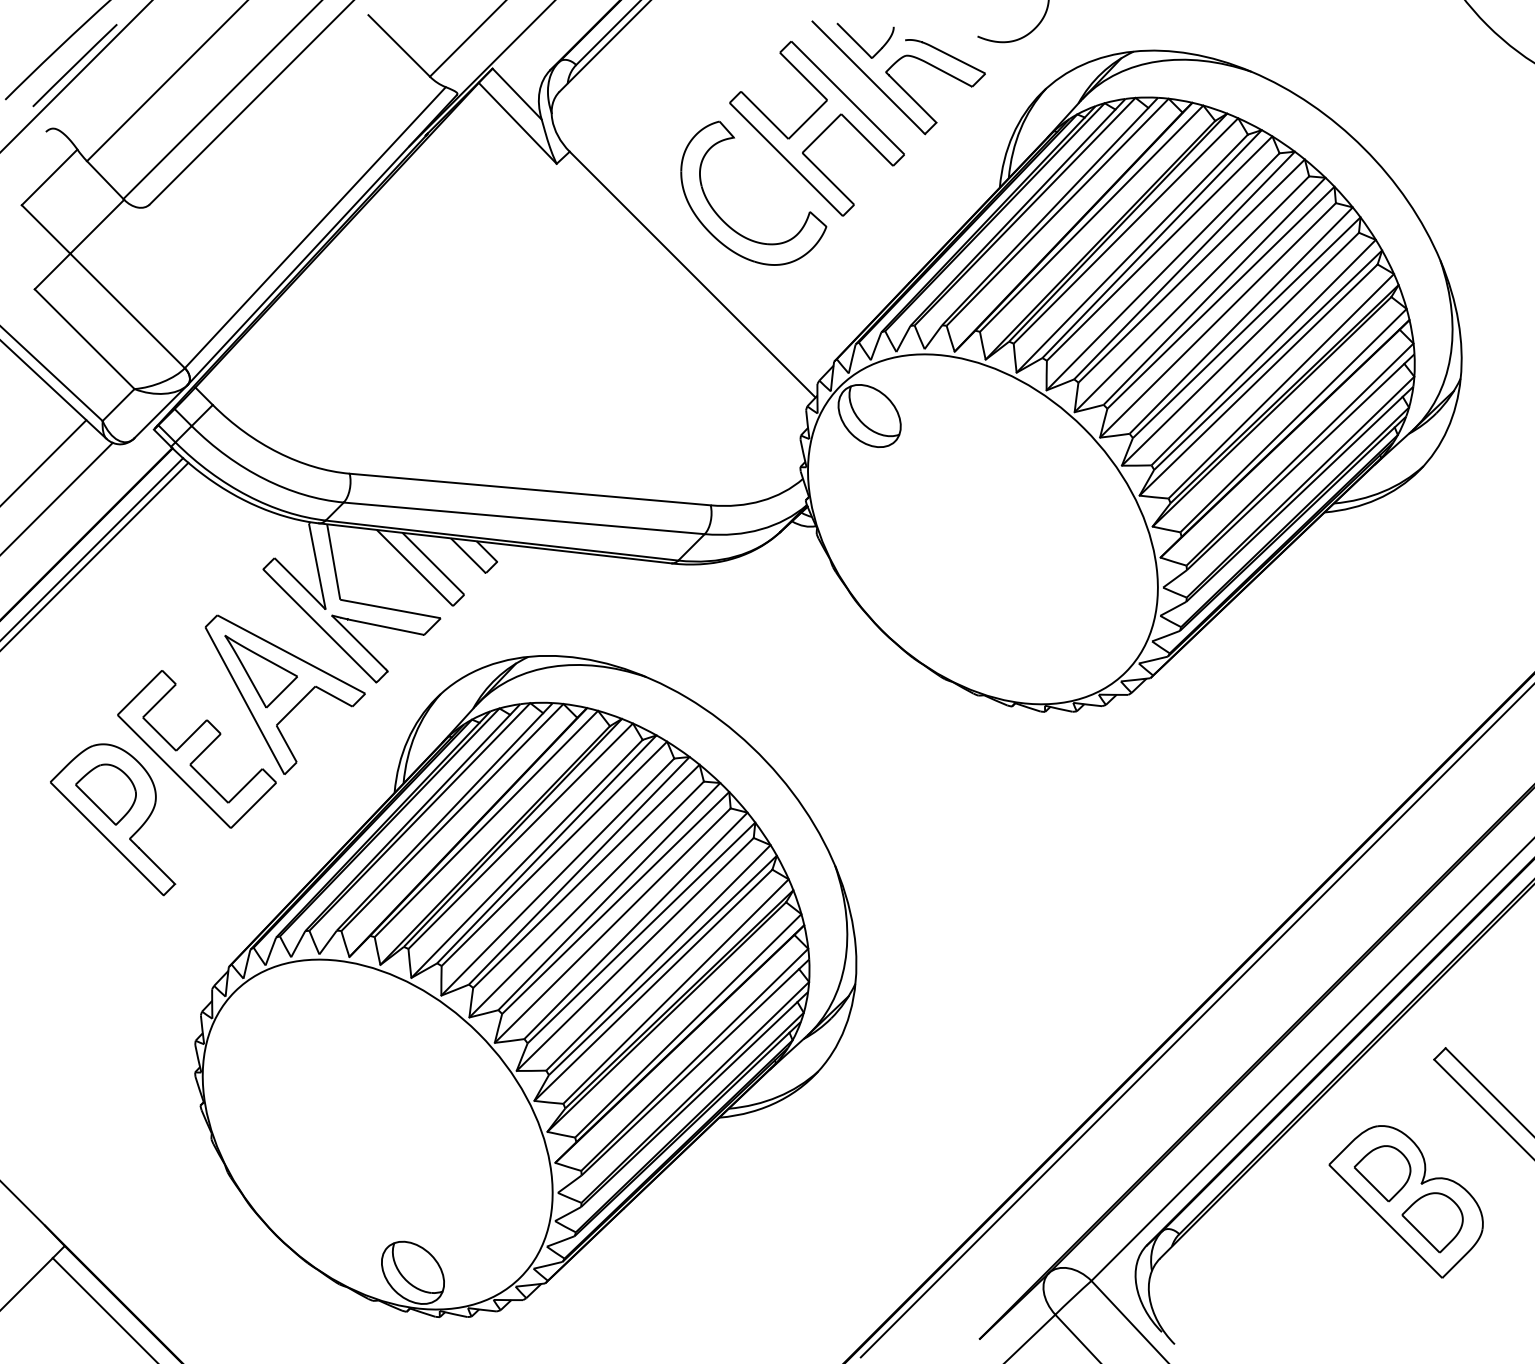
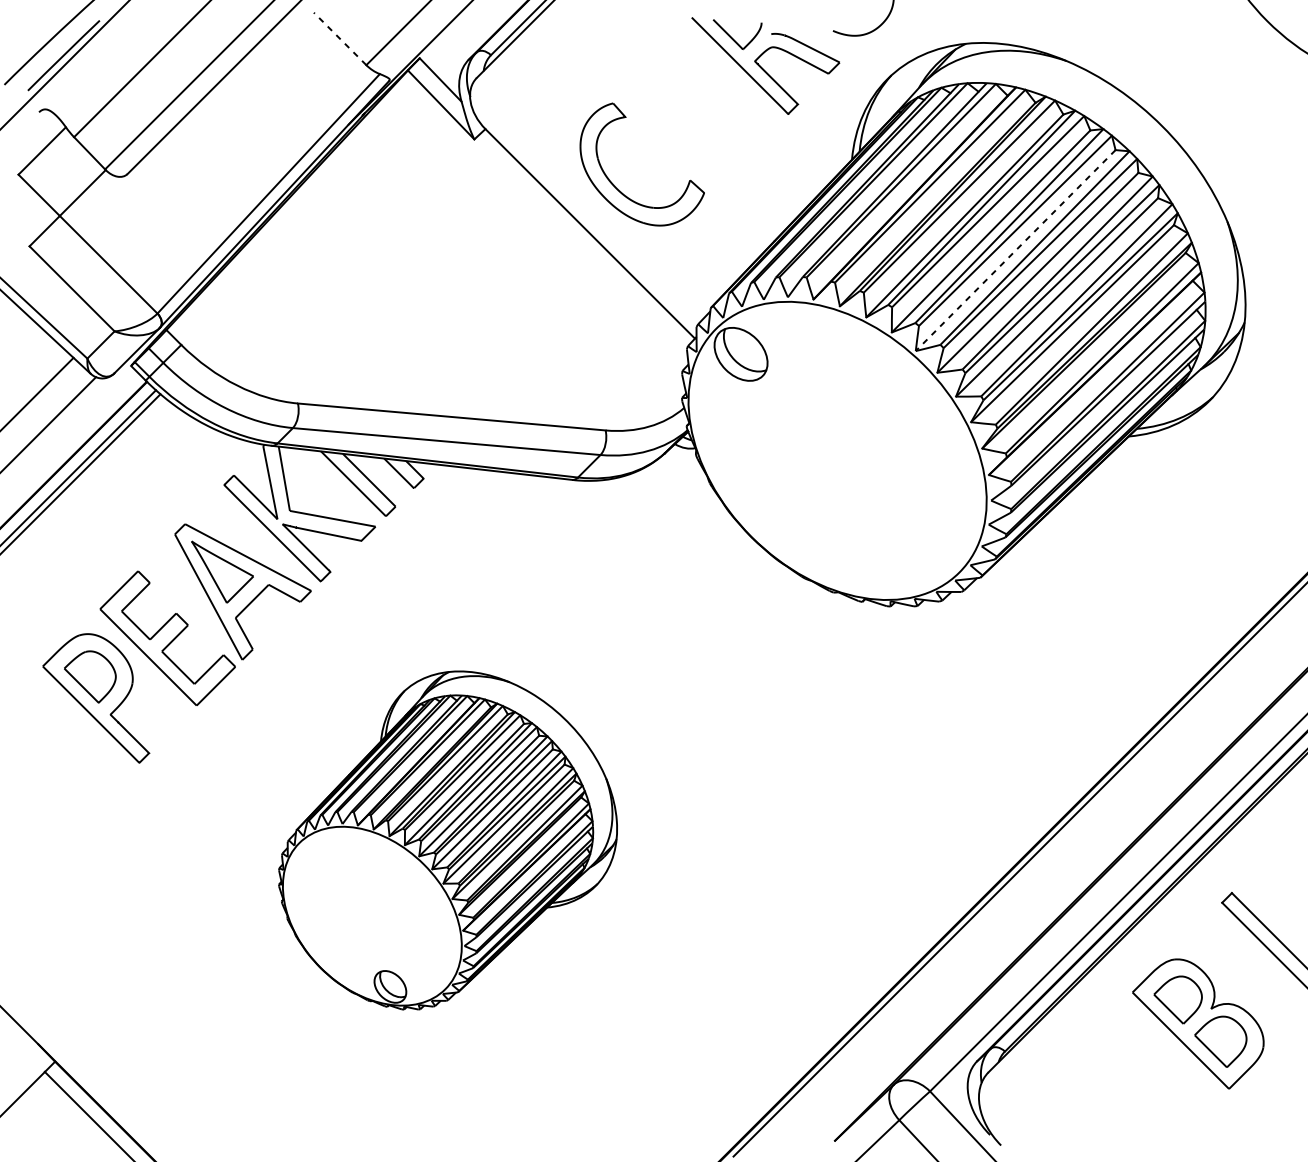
line: (399, 45) -> (340, 38), solid -> dashed
part: (816, 128) -> (695, 109), removed
line: (1191, 294) -> (1015, 250), solid -> dashed
part: (525, 986) -> (447, 840), size x0.6

